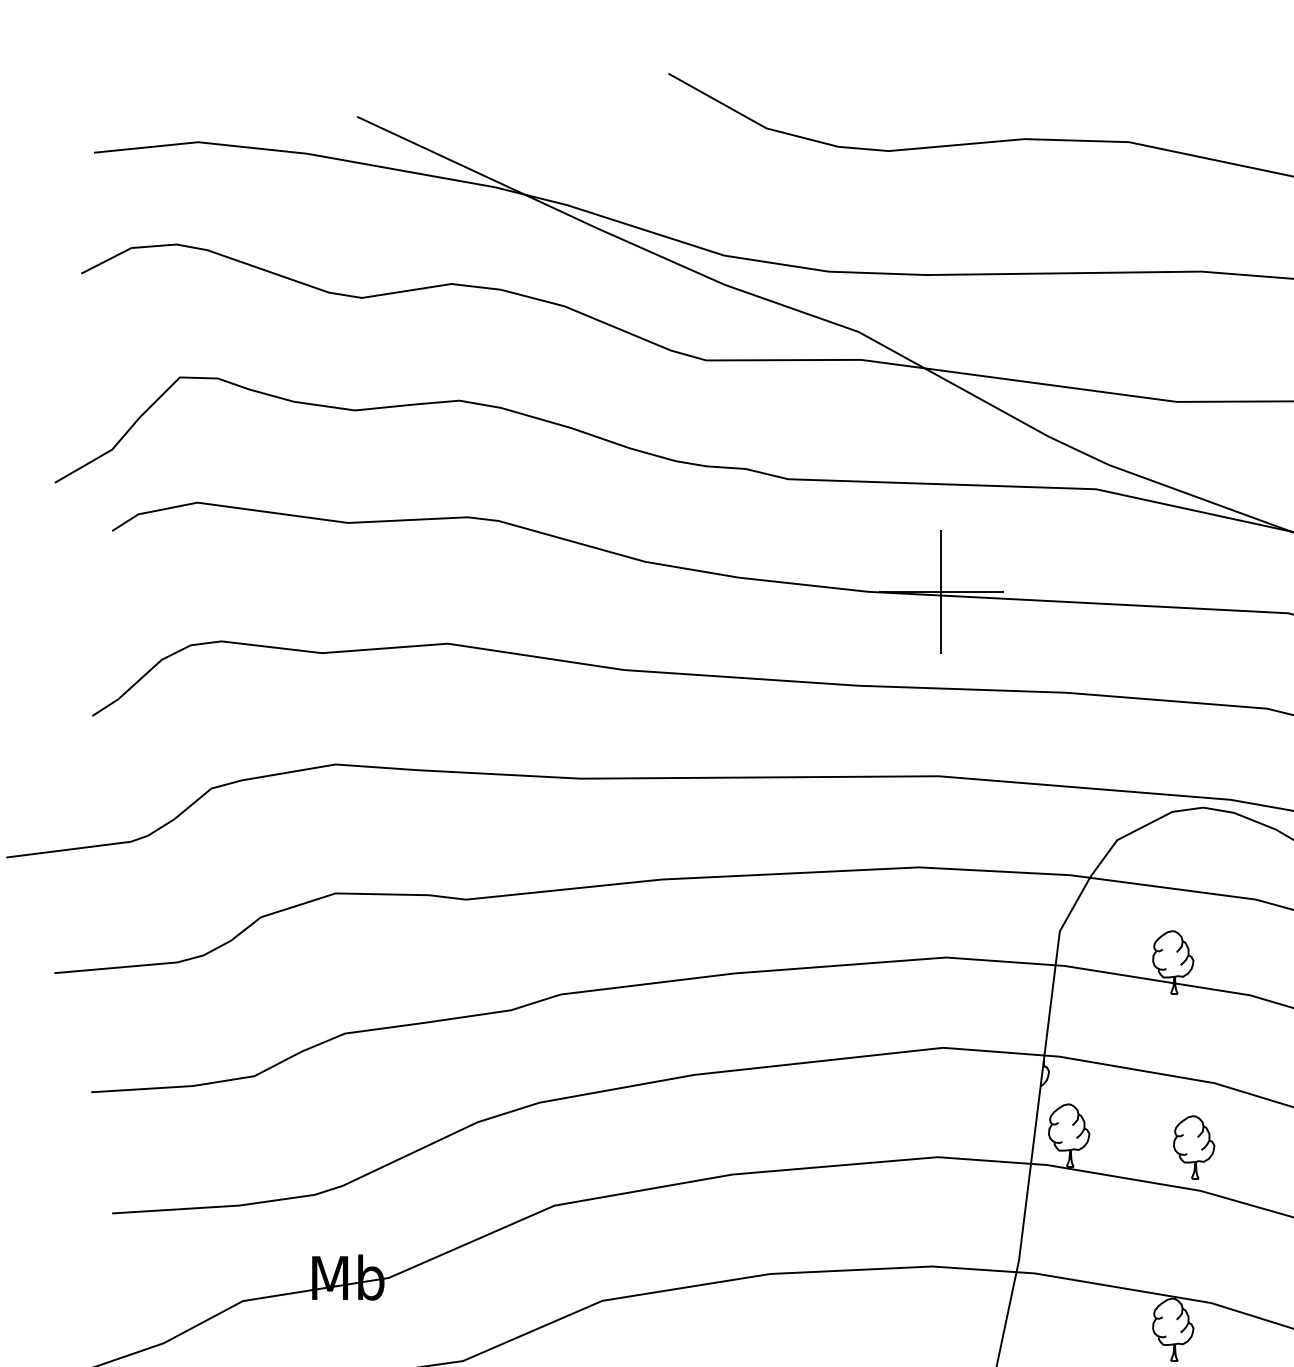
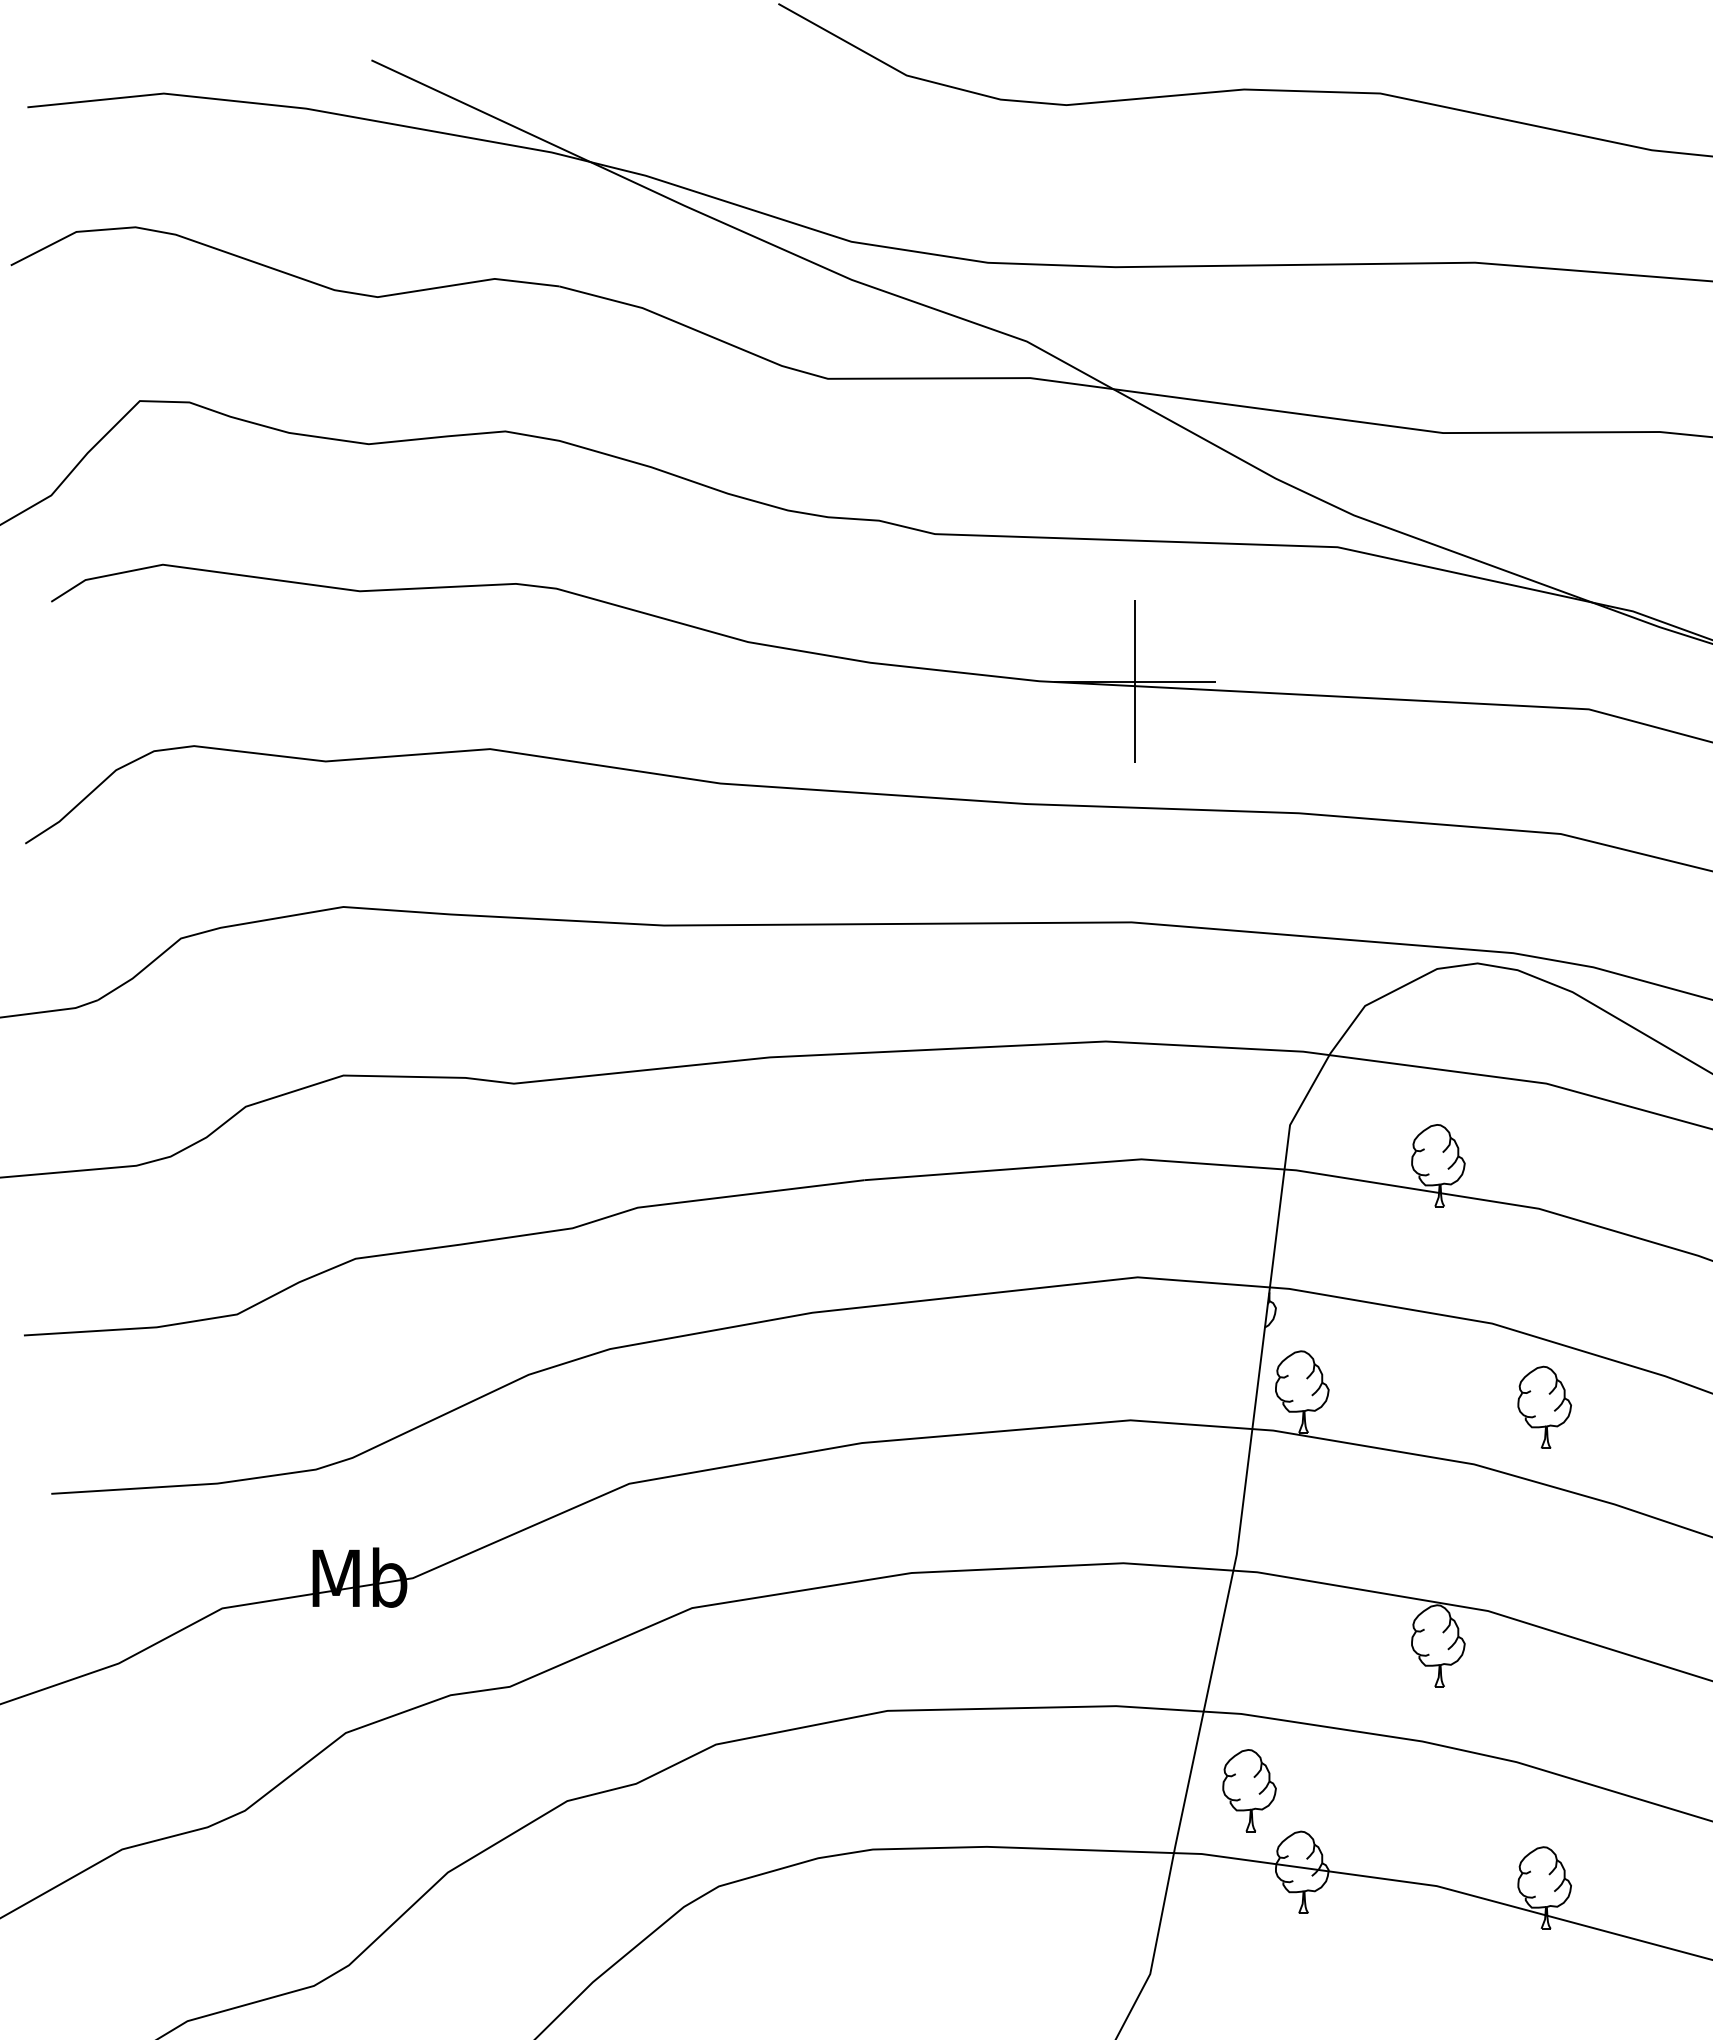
part: (1194, 1146) -> (1544, 1406), moved

